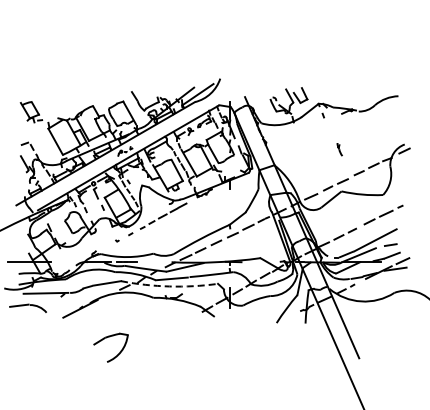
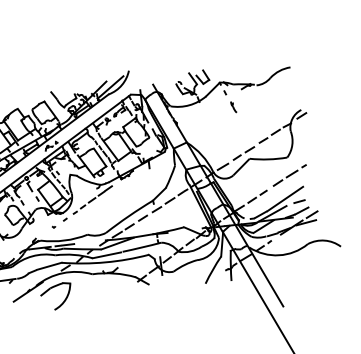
part: (339, 149) -> (233, 107), moved
arc: (169, 286) -> (105, 262), dashed -> solid
part: (106, 338) -> (51, 288), moved

